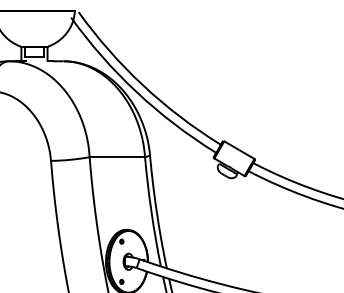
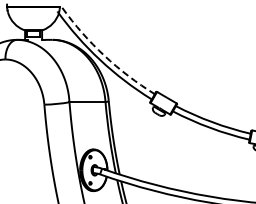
arc: (143, 85) -> (104, 55), solid -> dashed

